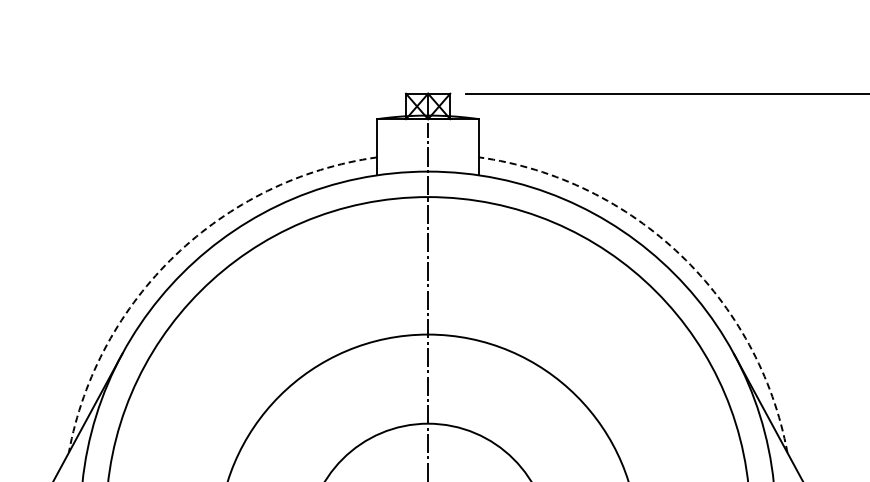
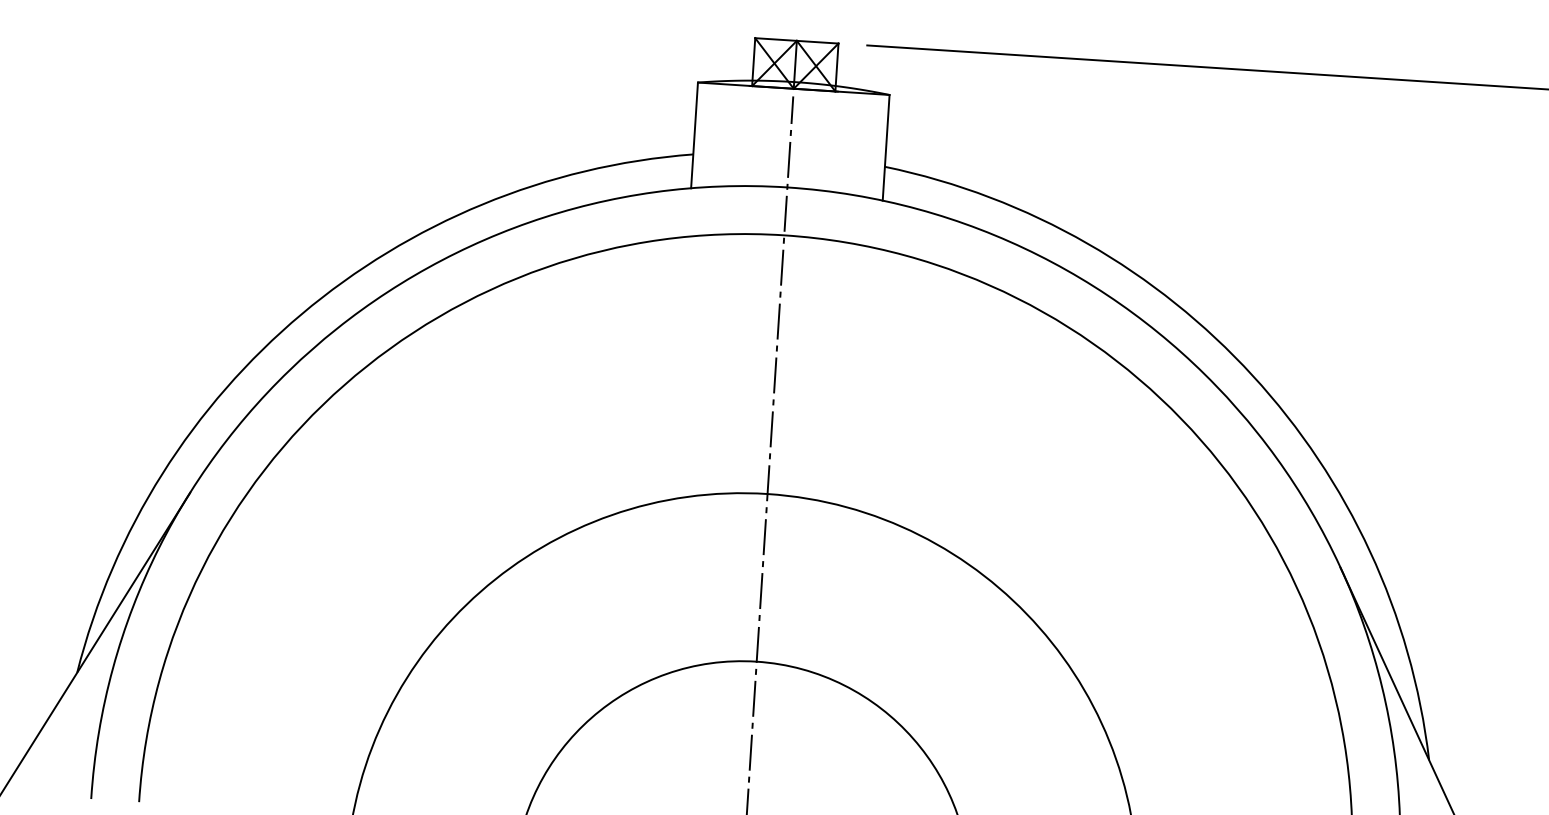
arc: (175, 255) -> (301, 314), dashed -> solid
arc: (680, 255) -> (1251, 375), dashed -> solid

